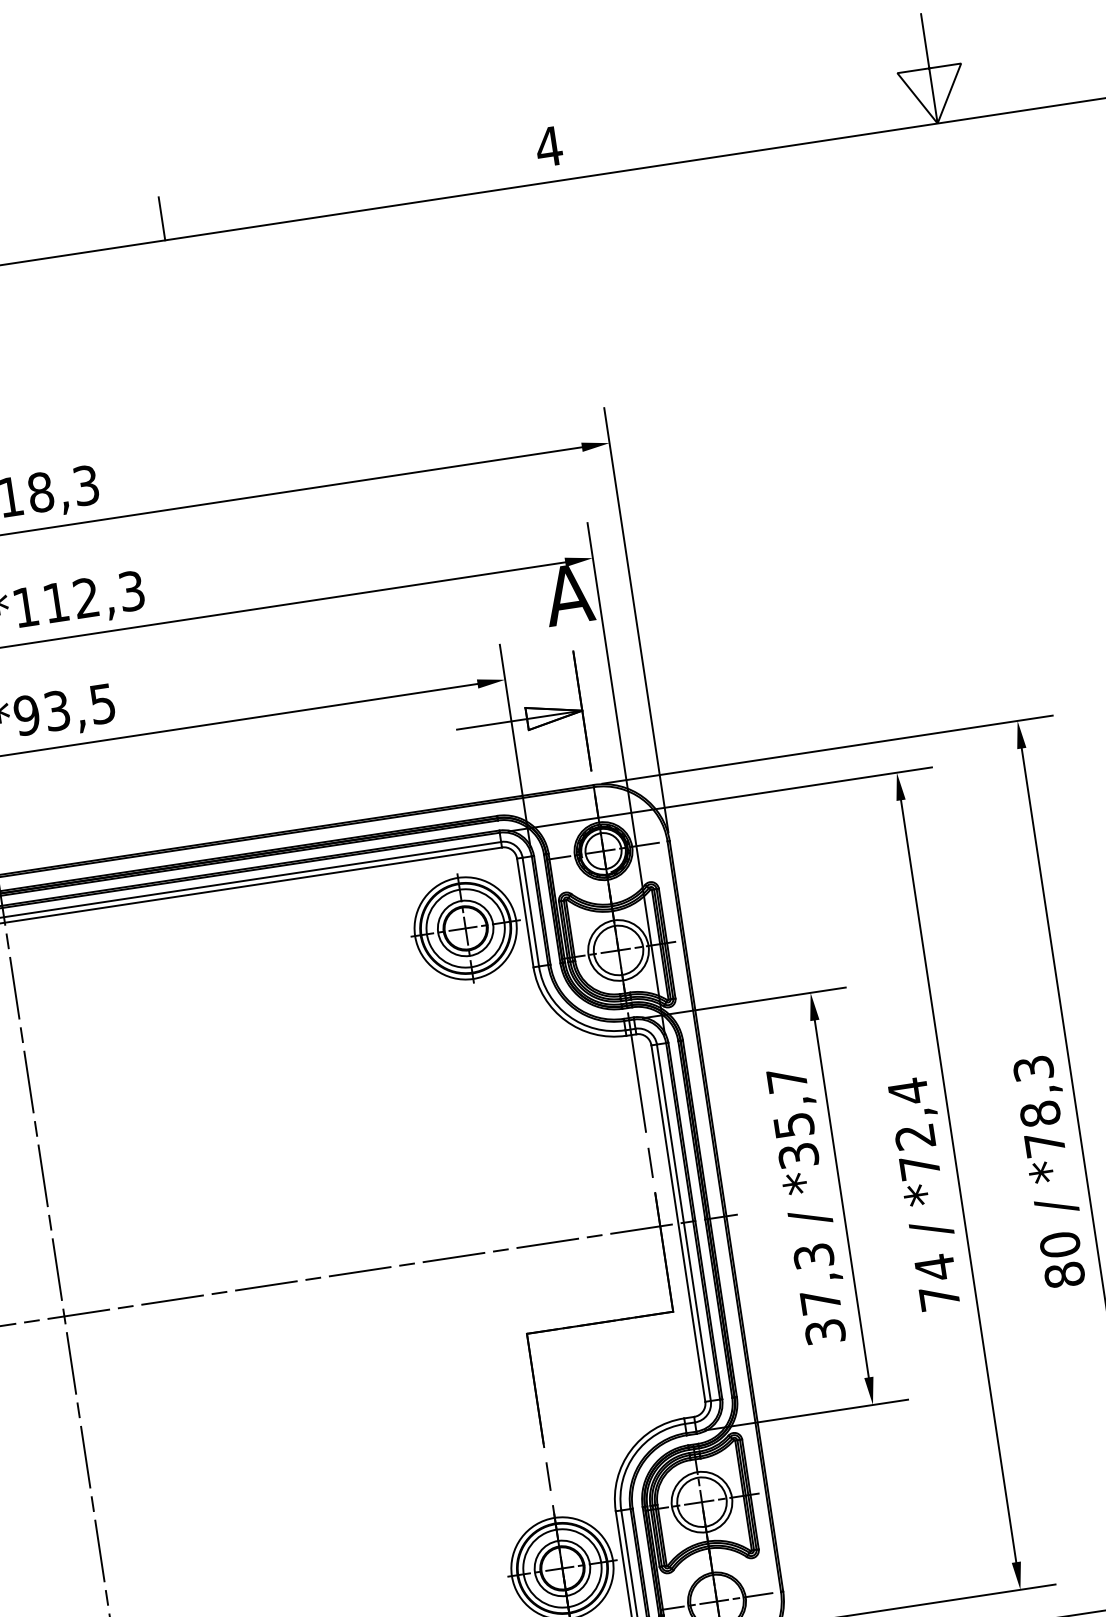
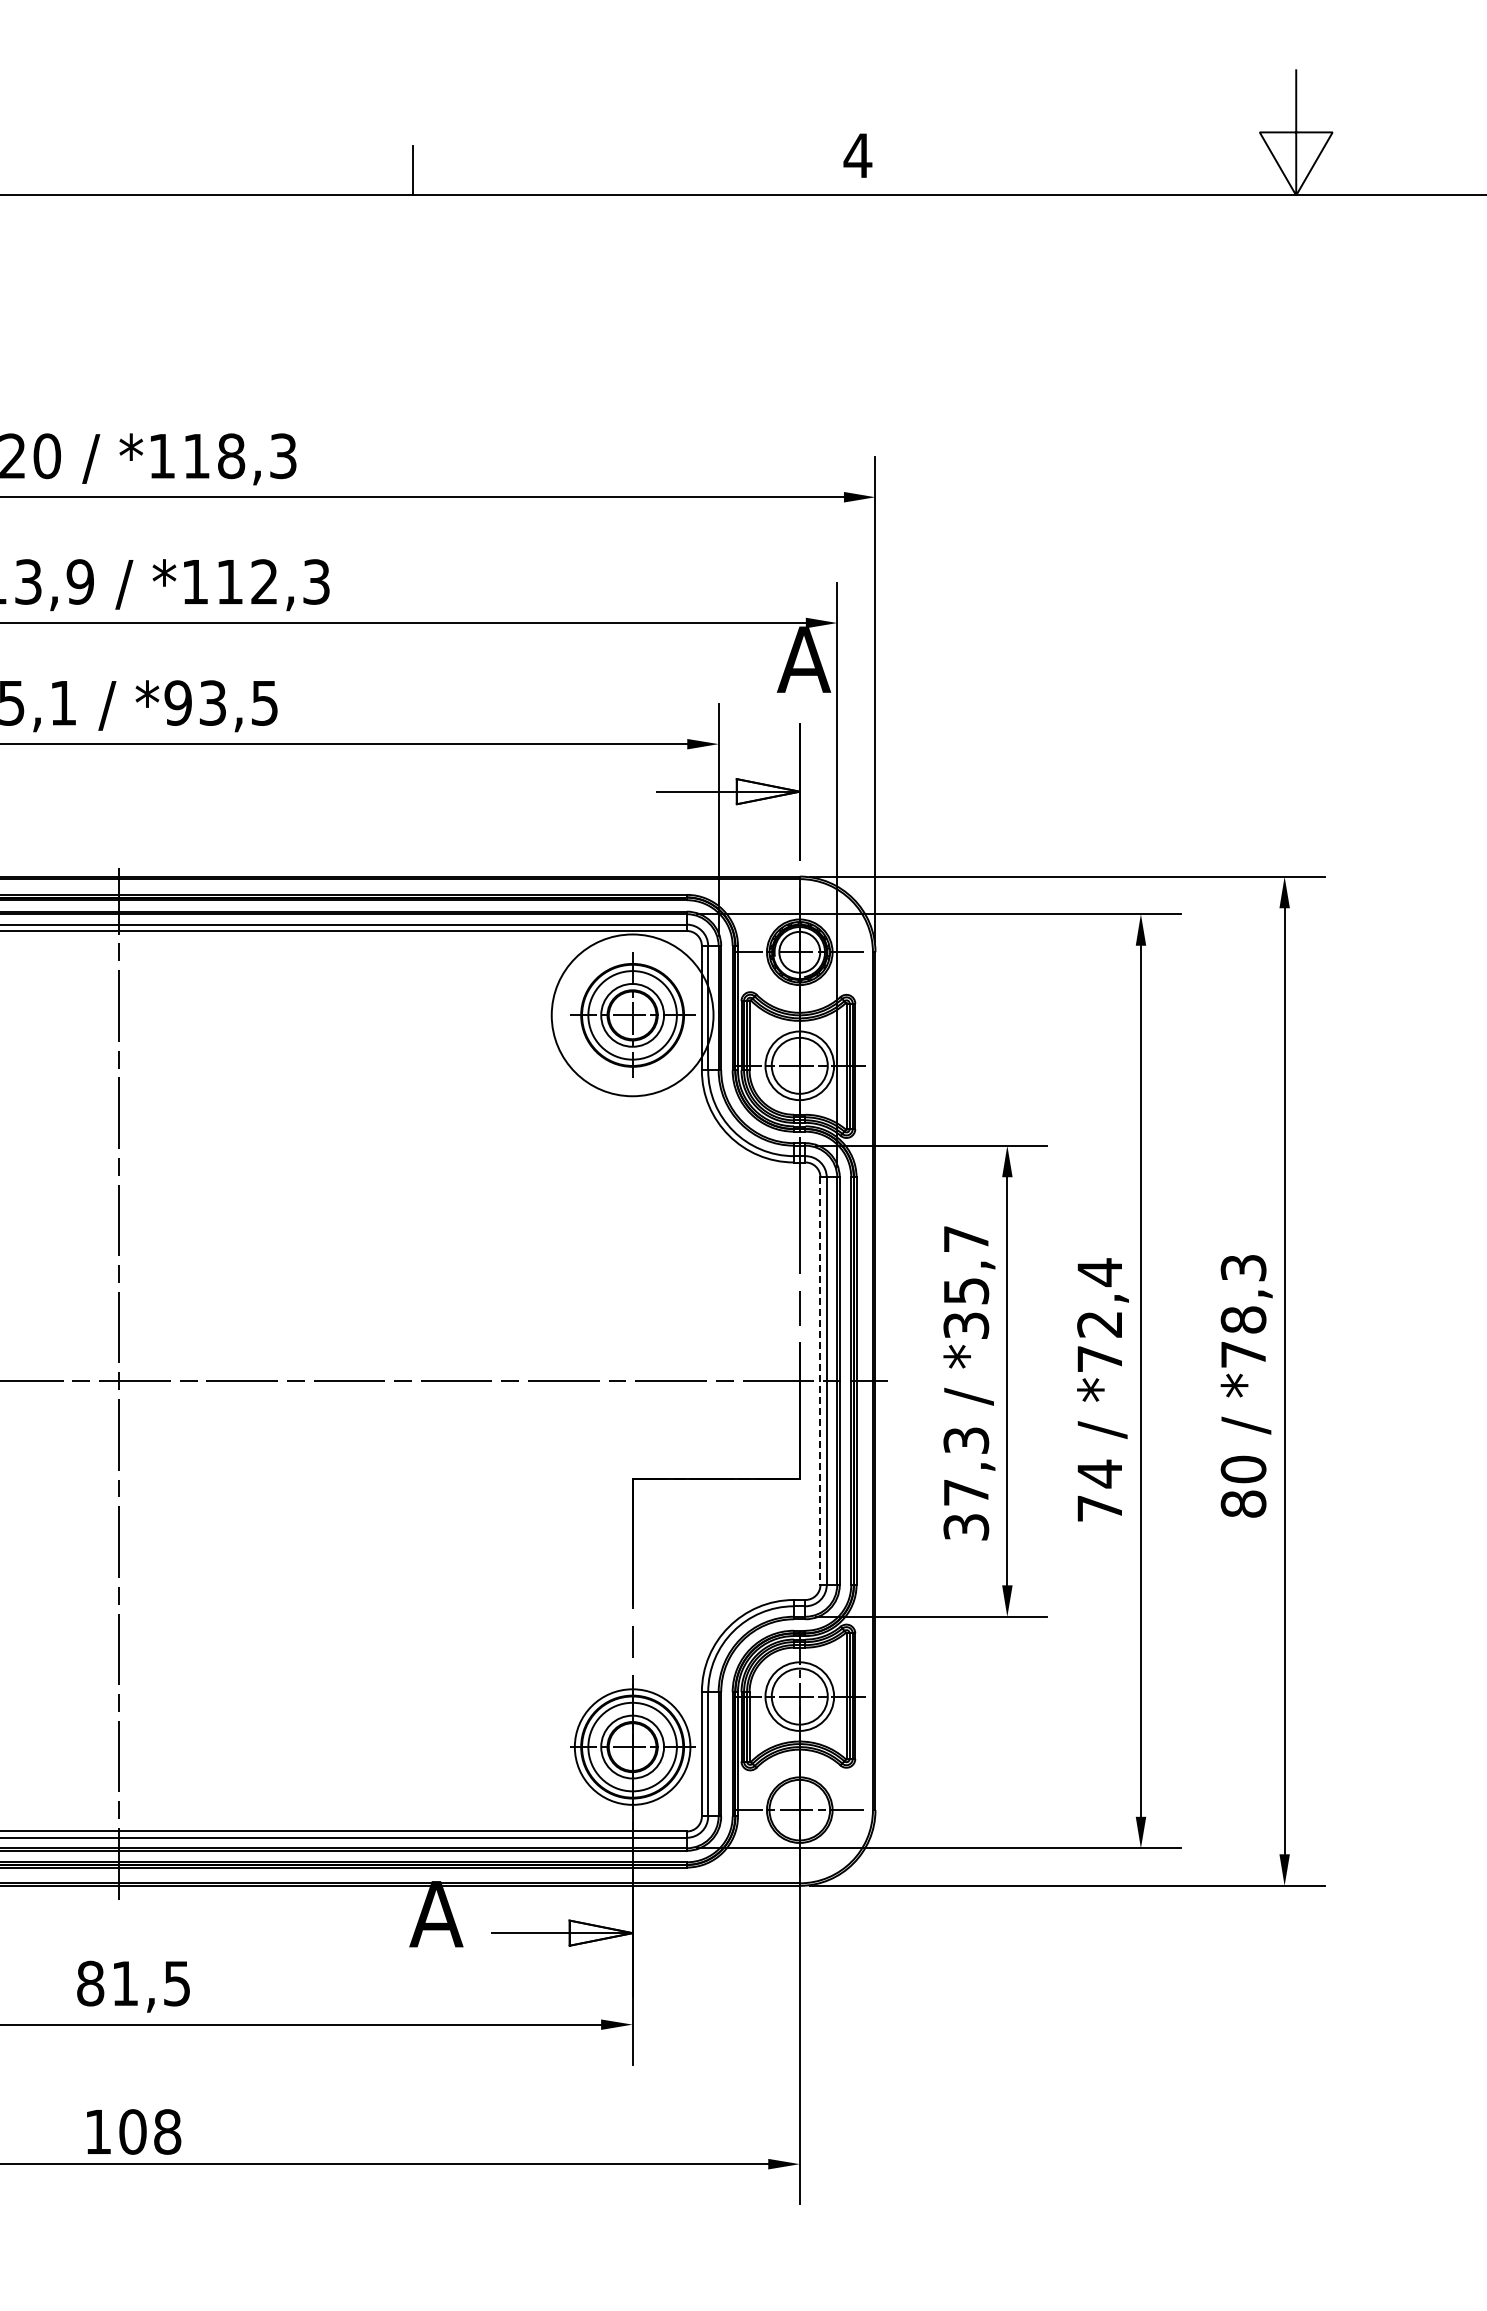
circle: (465, 928) -> (632, 1015), size x1.4
line: (678, 1223) -> (820, 1381), solid -> dashed

